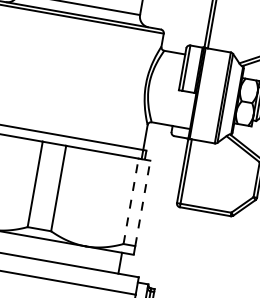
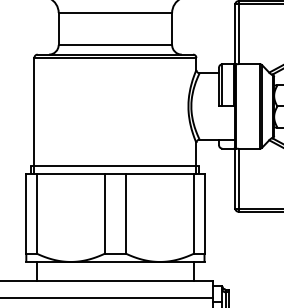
line: (130, 201) -> (193, 214), dashed -> solid
line: (142, 203) -> (204, 214), dashed -> solid

